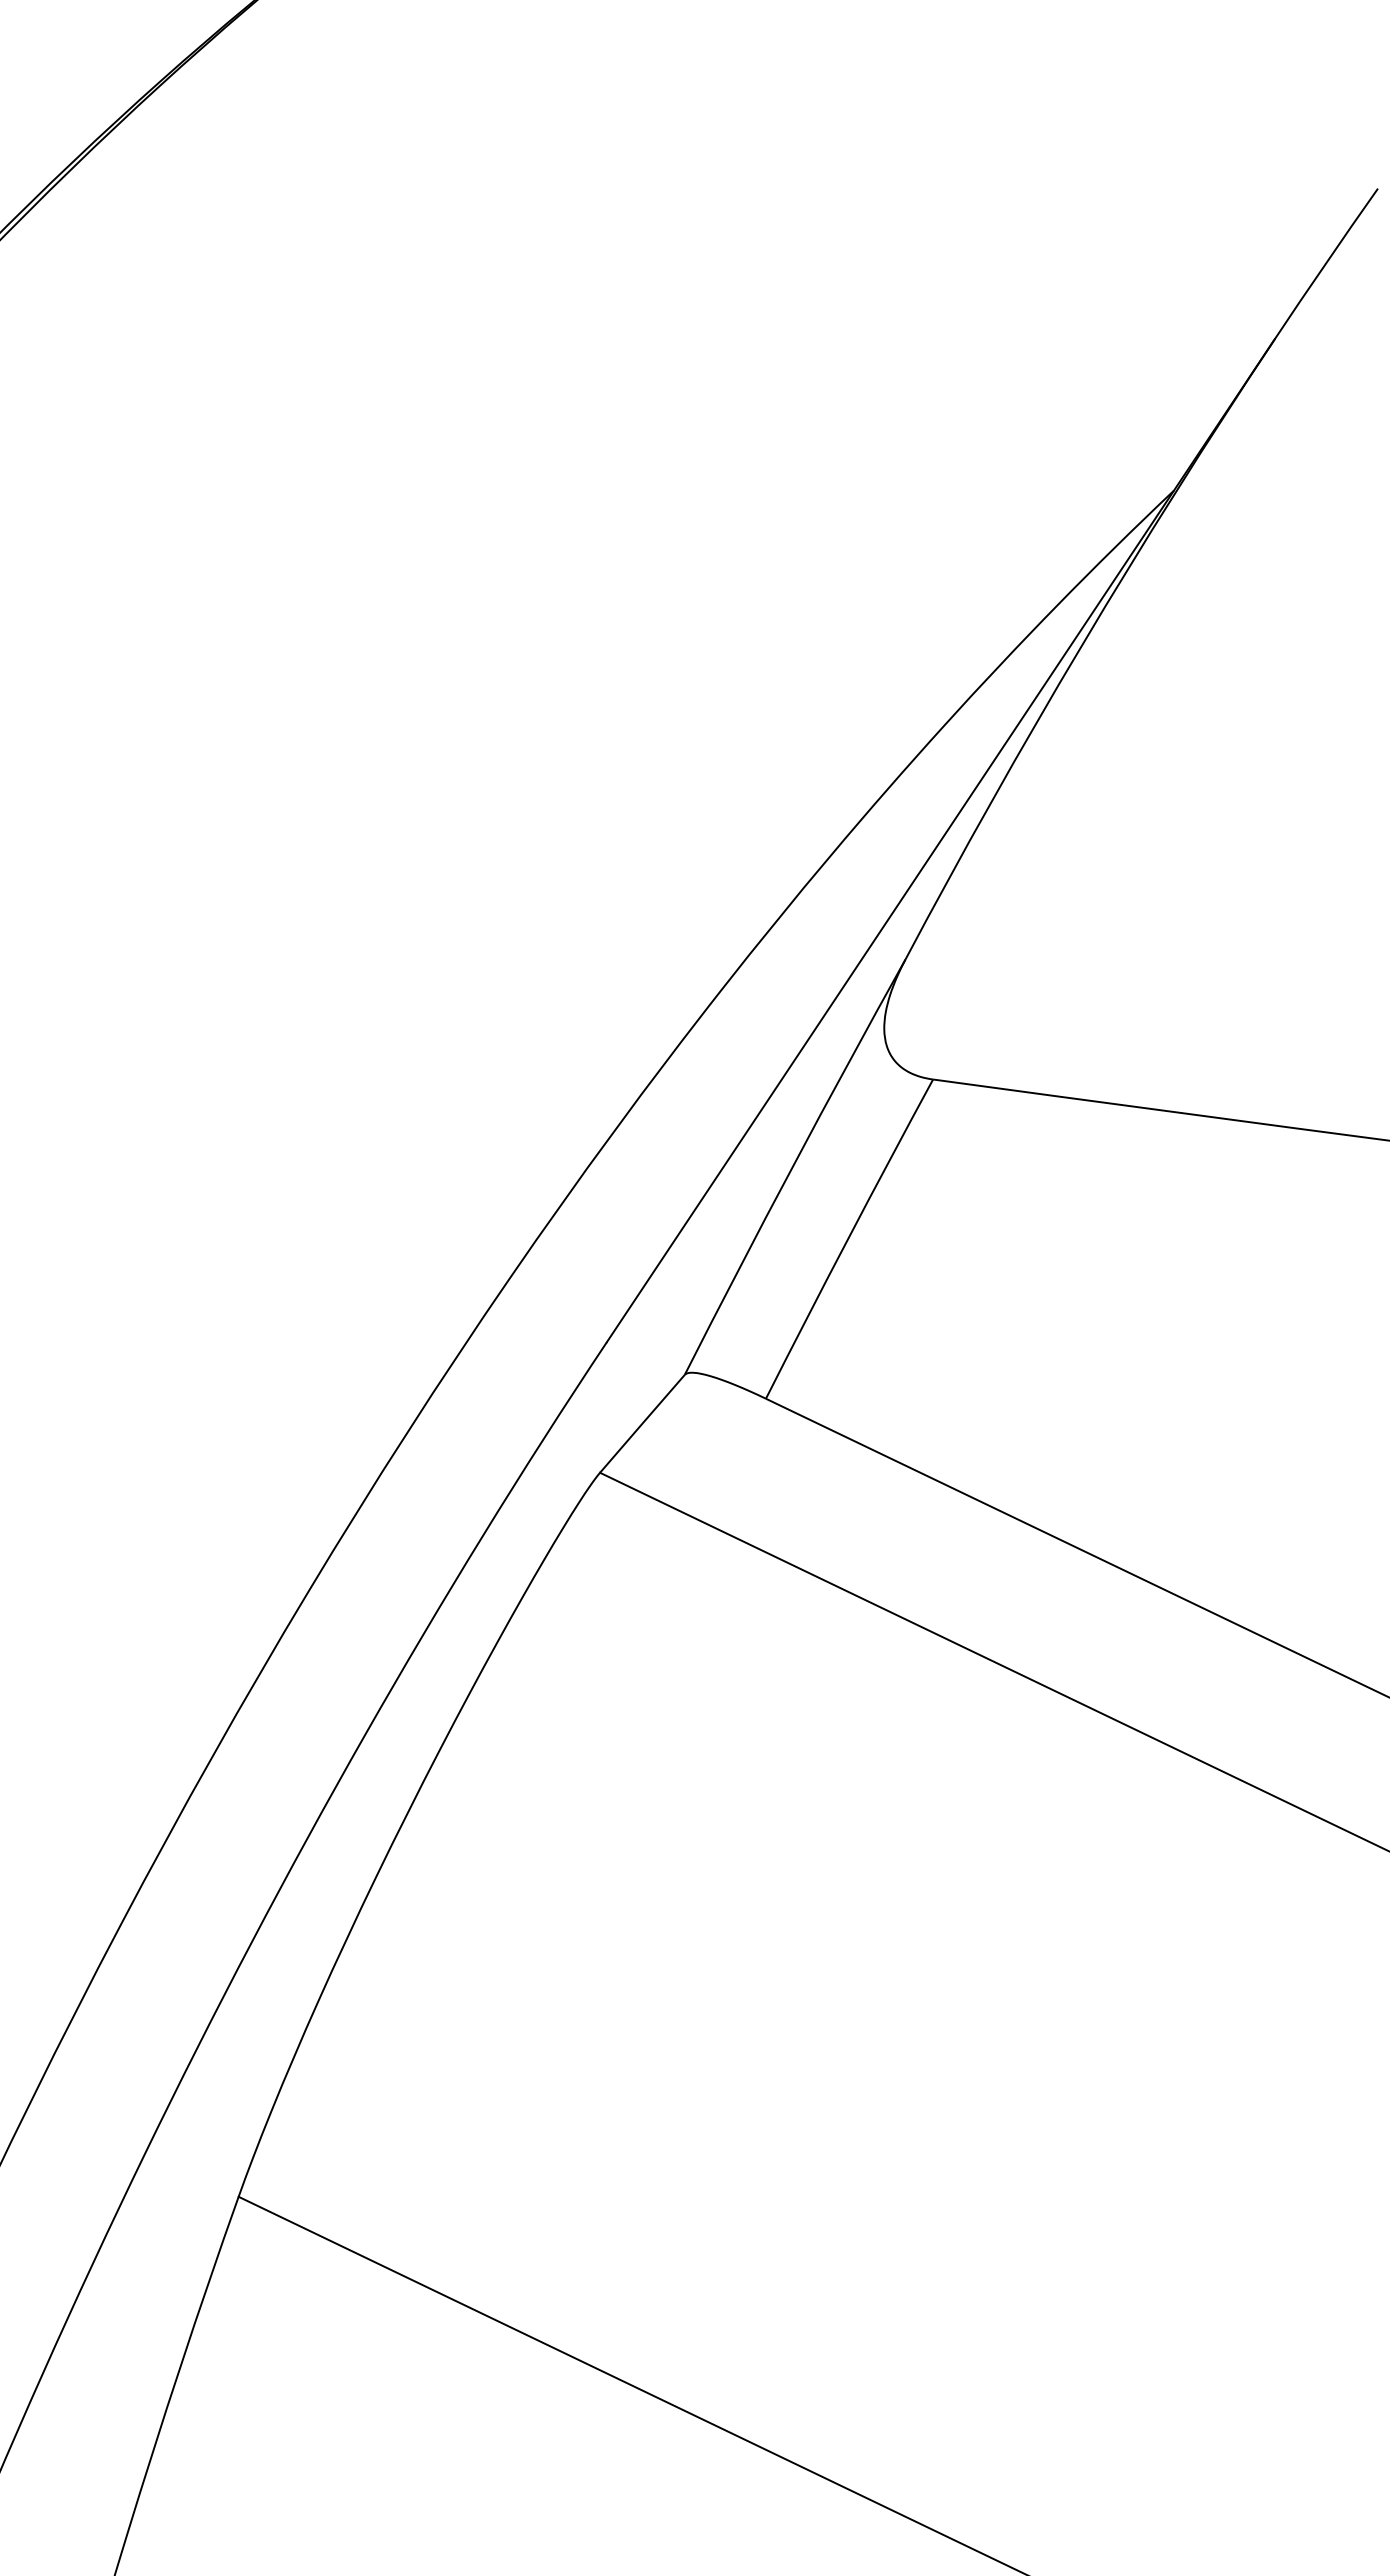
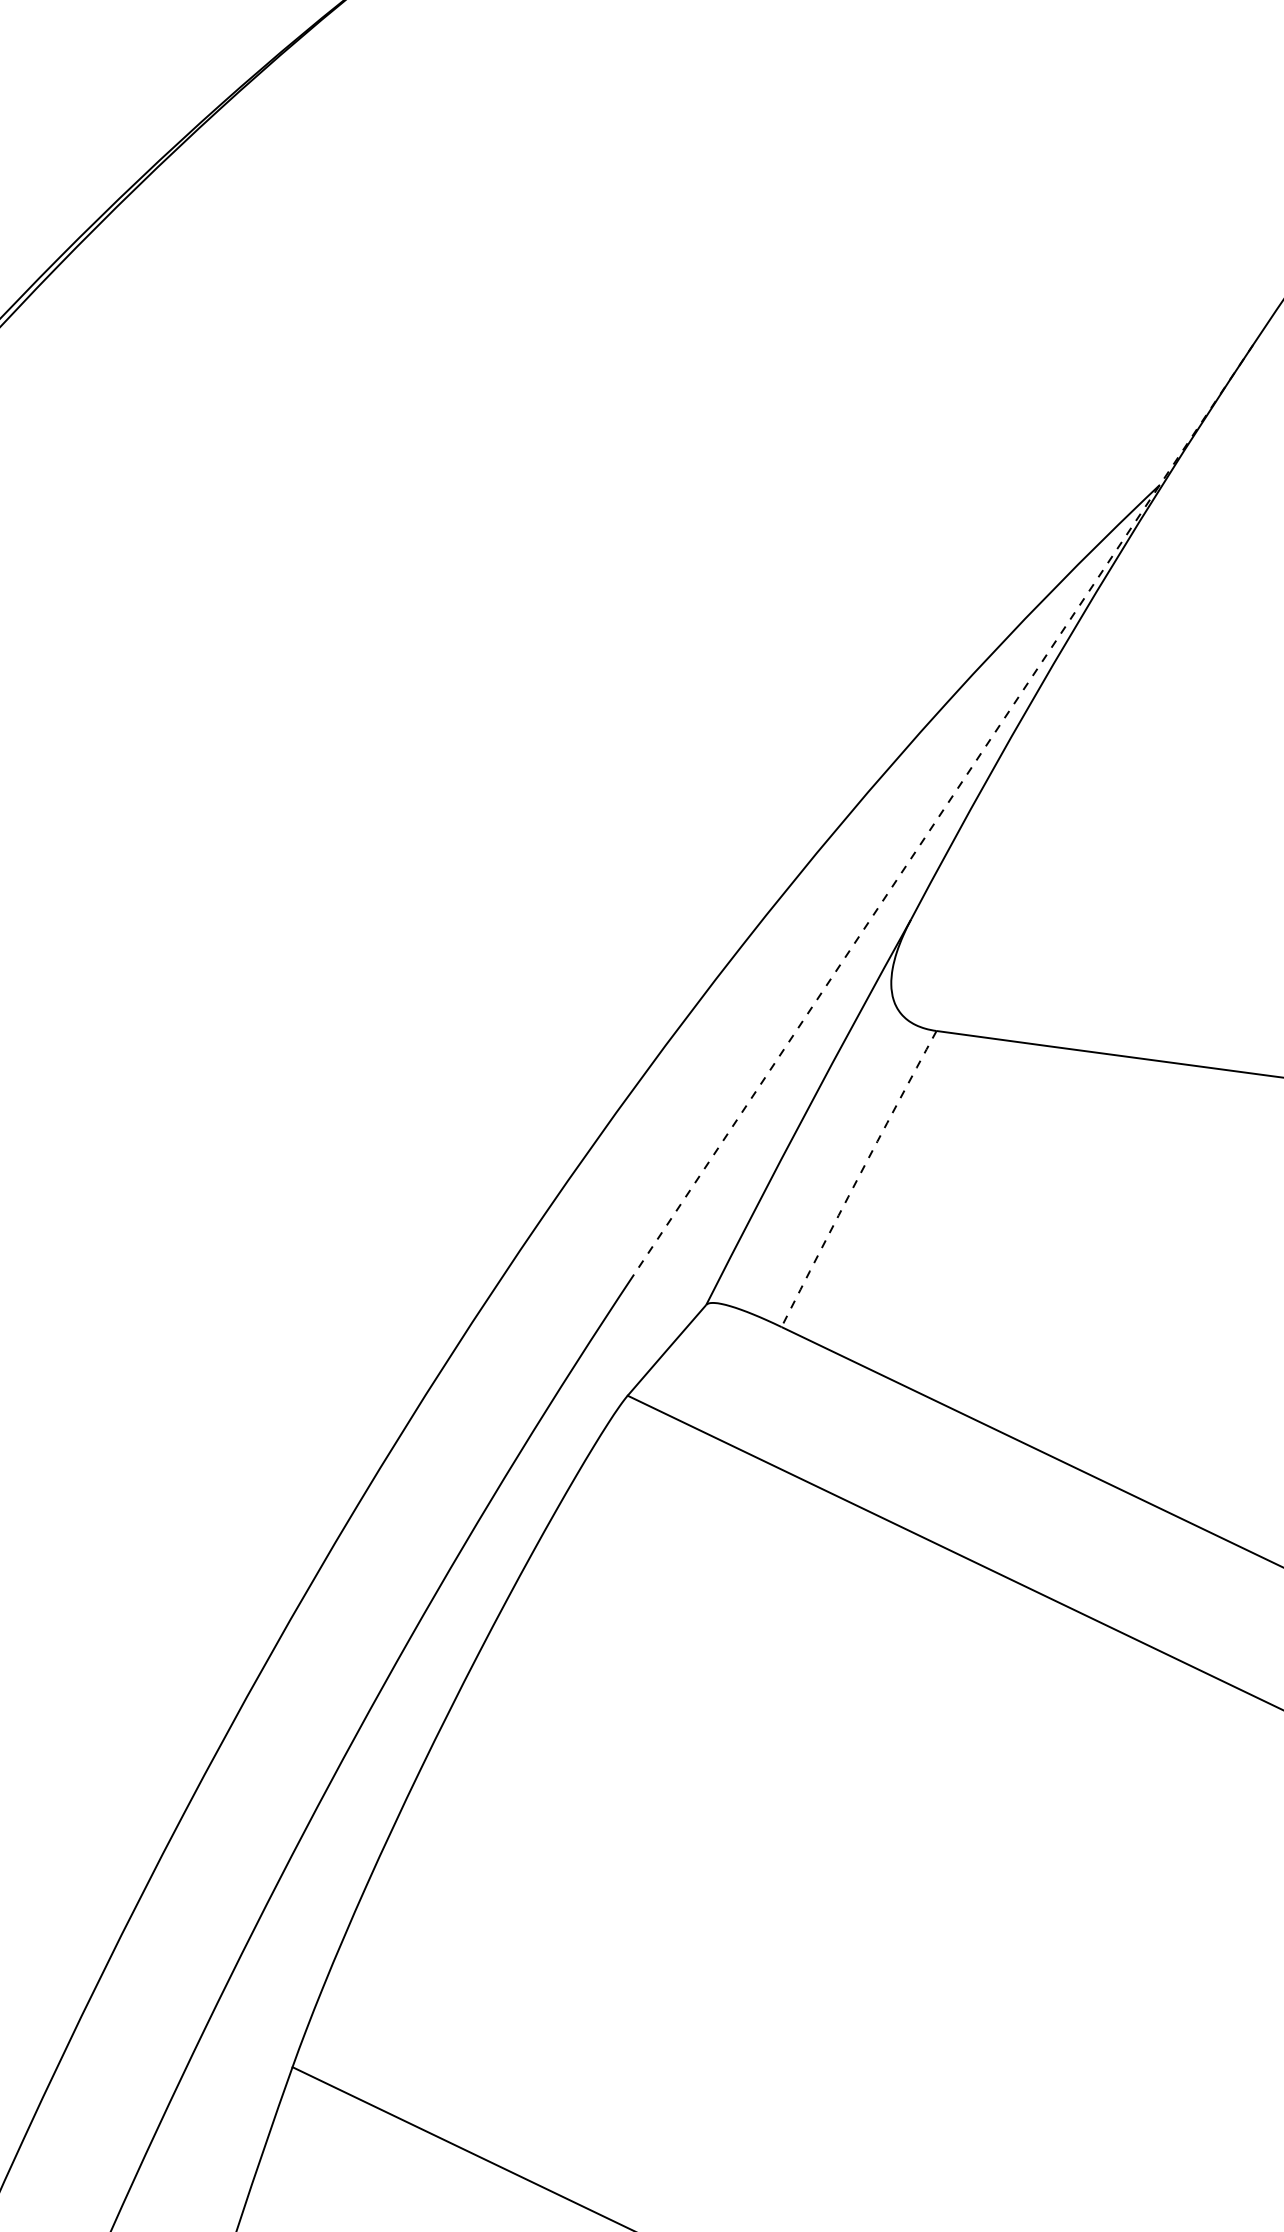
line: (940, 841) -> (943, 810), solid -> dashed
arc: (848, 1238) -> (858, 1178), solid -> dashed

